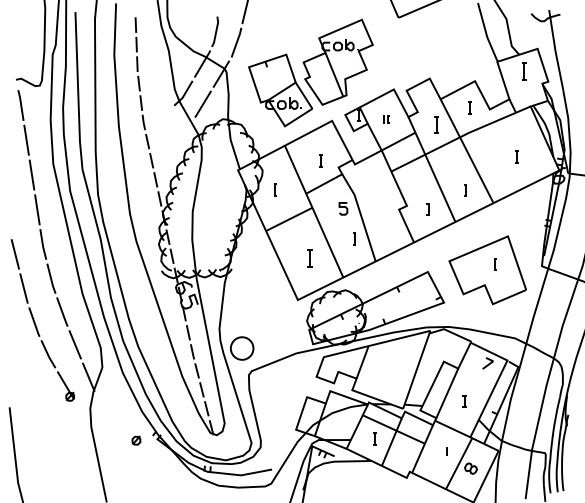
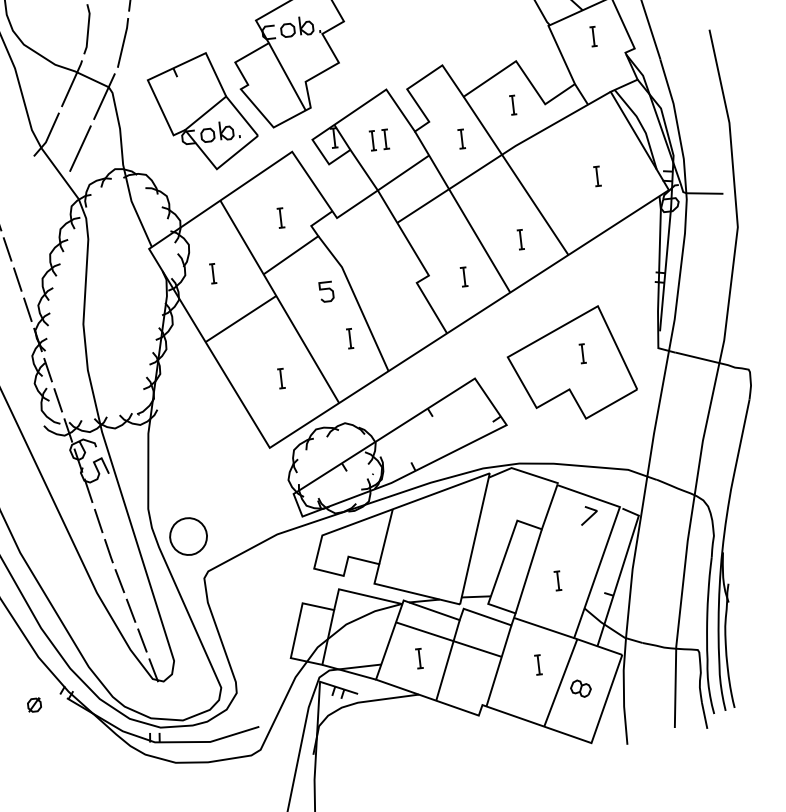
part: (523, 71) -> (592, 36), size x0.71
part: (385, 119) -> (378, 139), size x1.67
part: (436, 124) -> (461, 138), size x0.71
part: (309, 258) -> (280, 378), size x0.71
part: (446, 450) -> (537, 663), size x1.67

